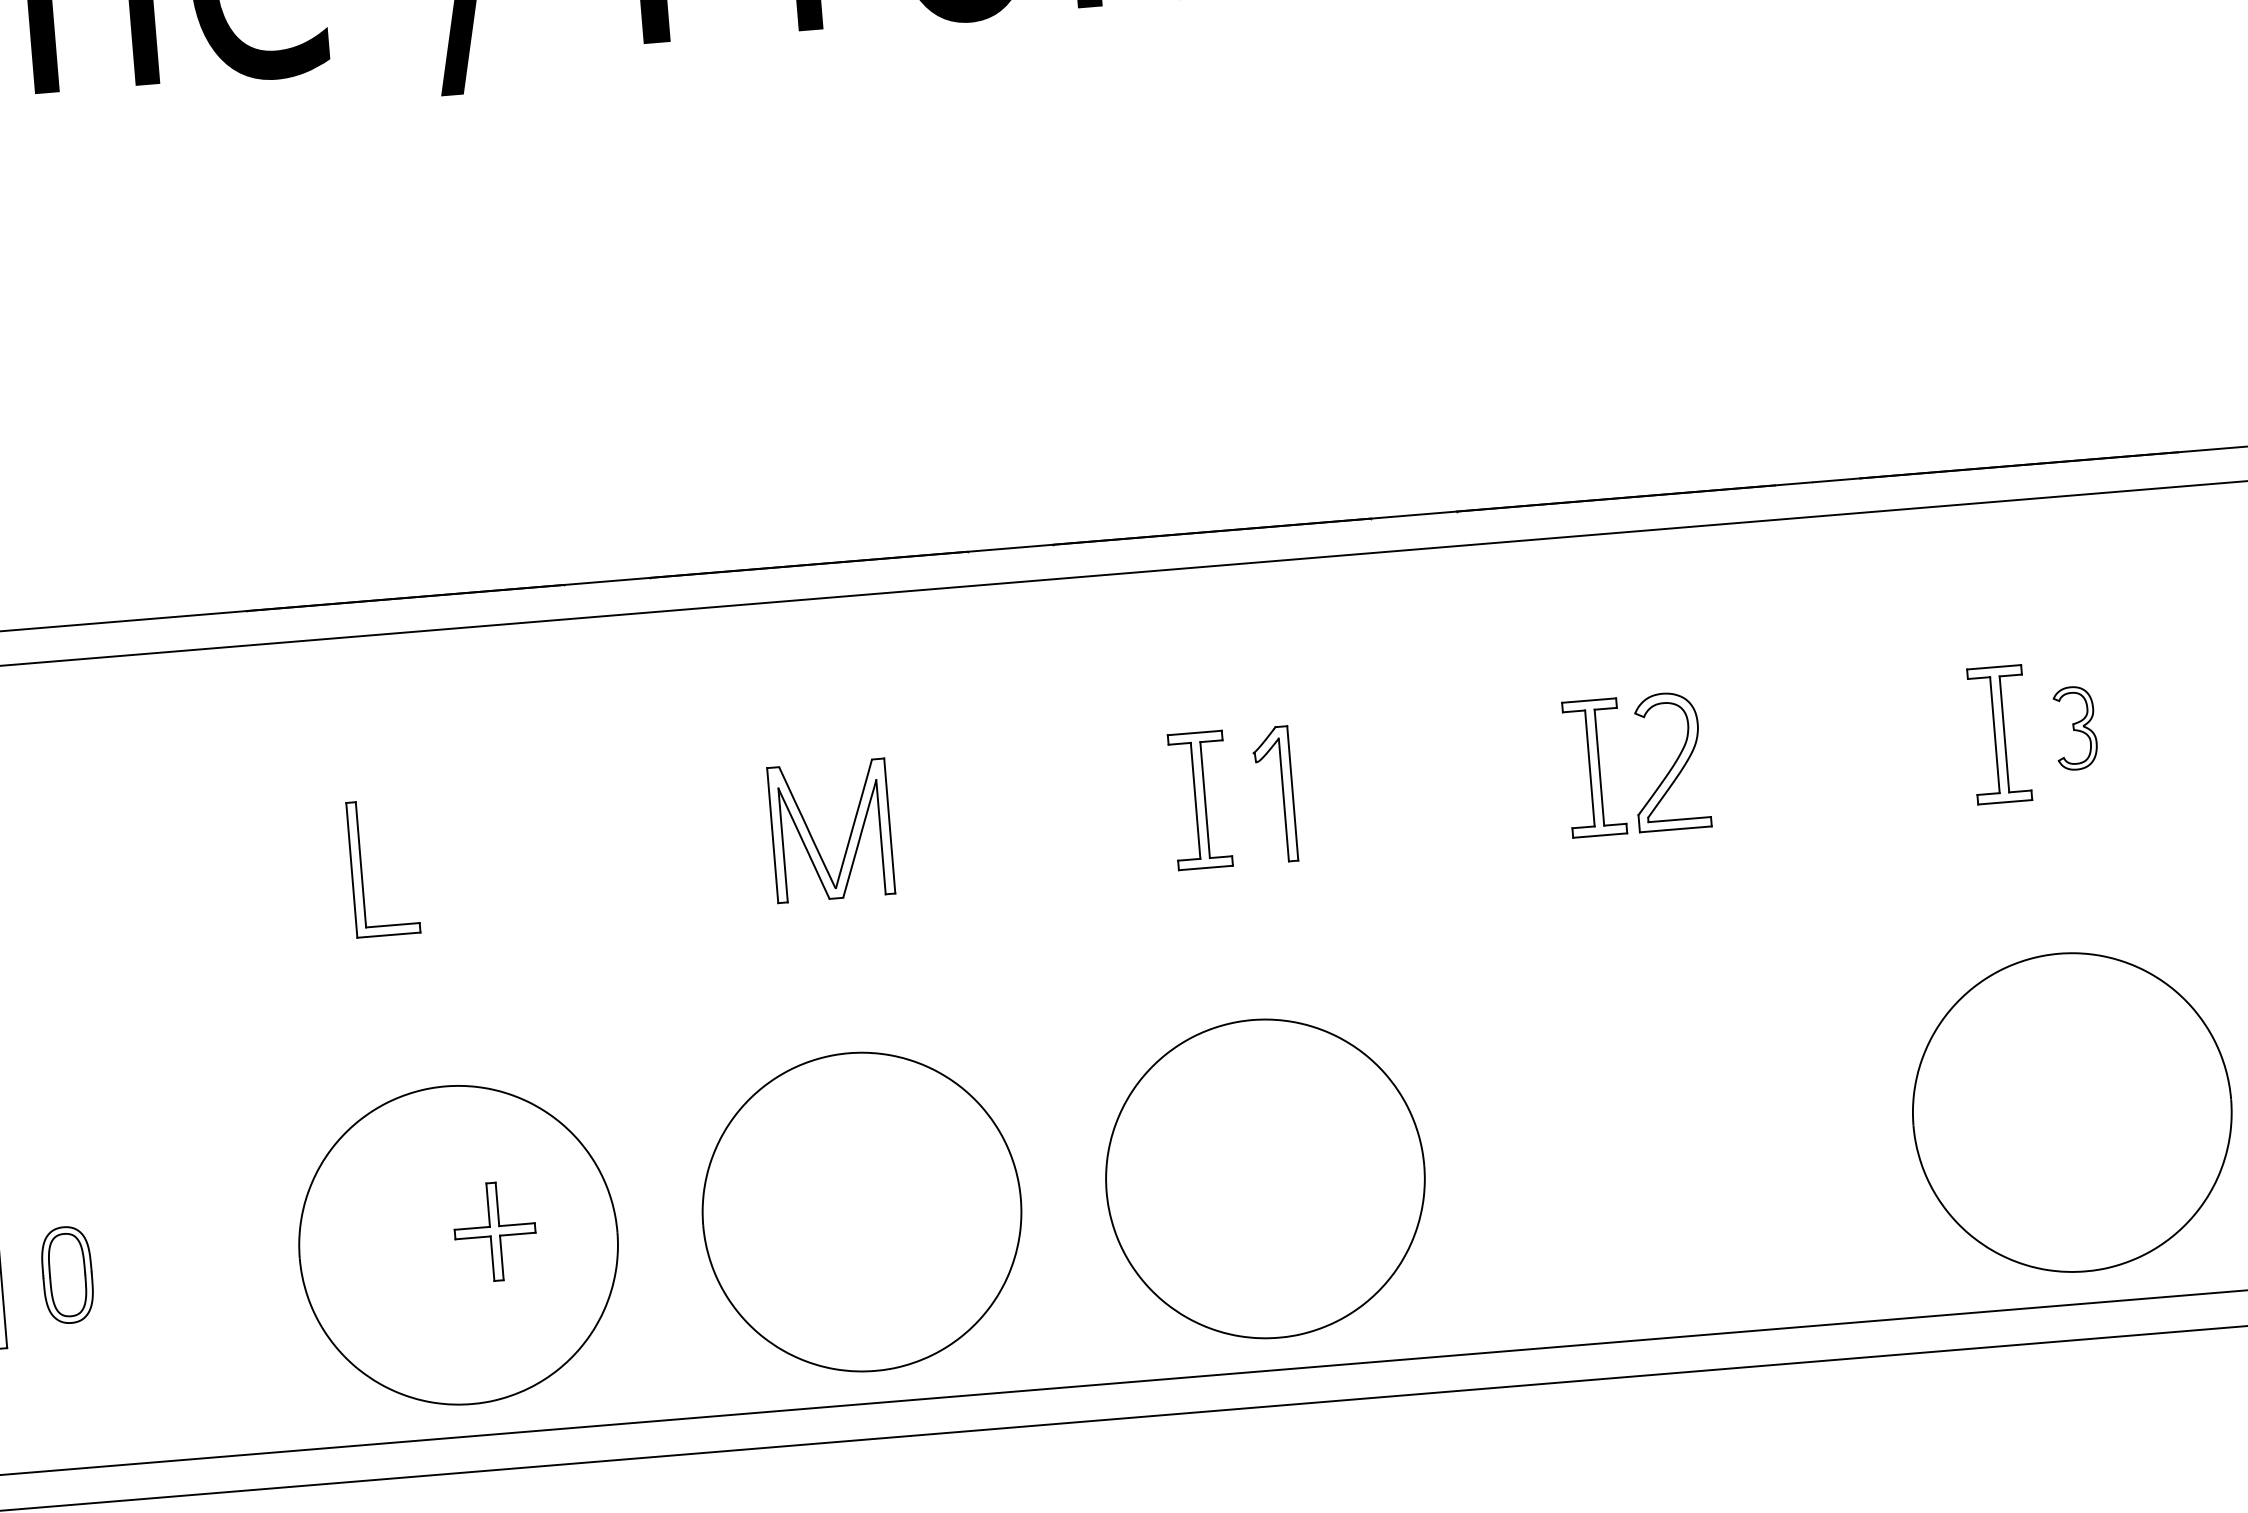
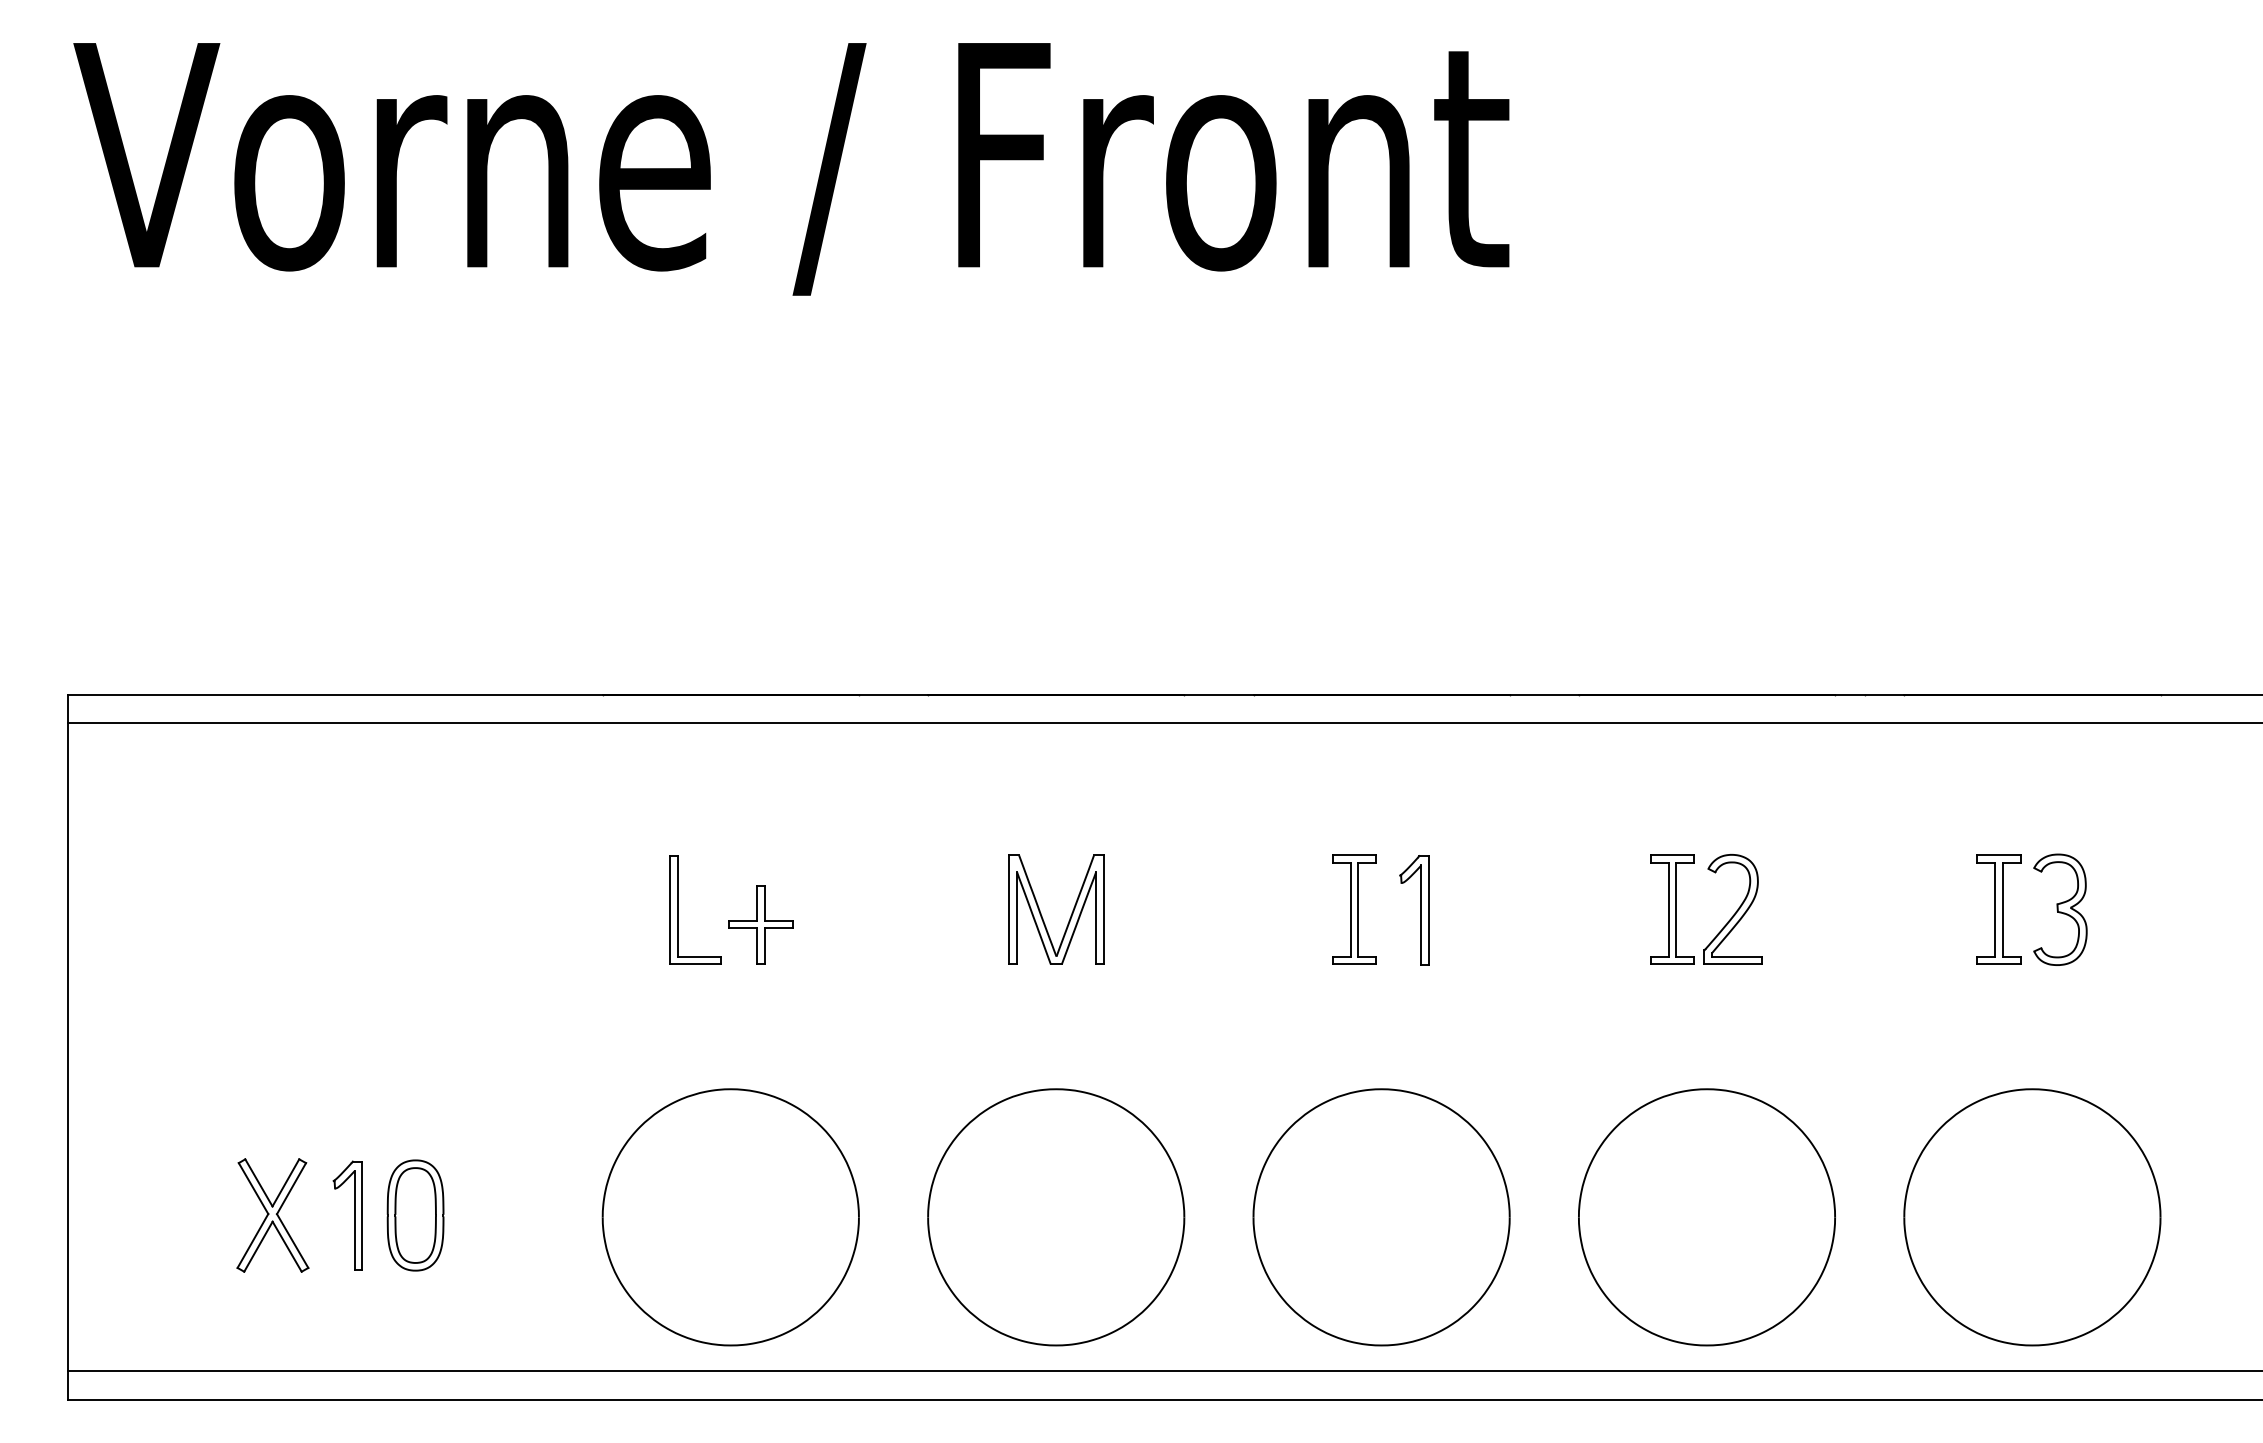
part: (2075, 728) -> (2060, 909), size x1.67
part: (1668, 1145) -> (1706, 1217), added
part: (494, 1231) -> (760, 924), moved
part: (67, 1275) -> (415, 1215), size x1.43

